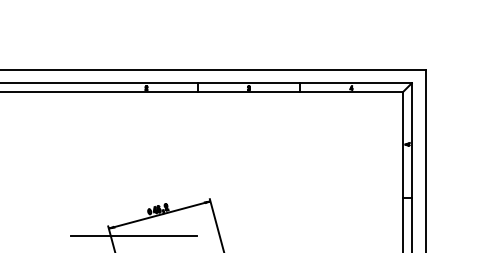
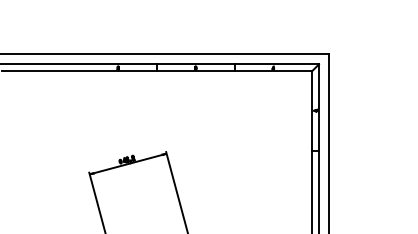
line: (133, 235) -> (108, 179), removed

